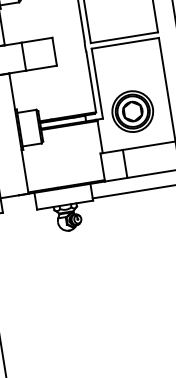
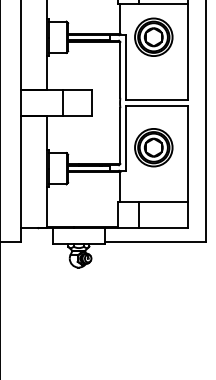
part: (132, 111) -> (153, 147), moved

